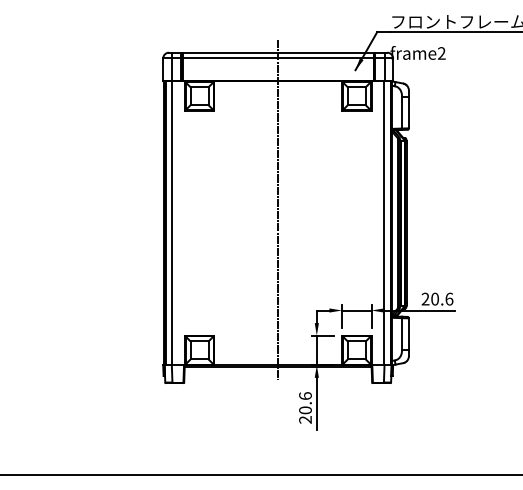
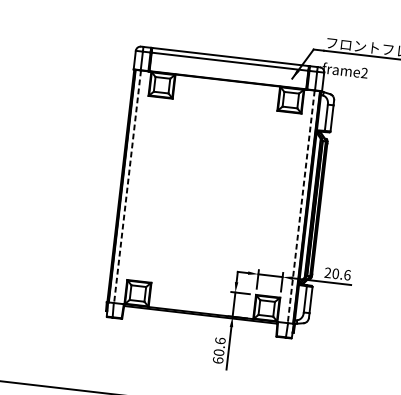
line: (278, 209) -> (215, 185), removed
line: (172, 223) -> (127, 186), solid -> dashed
line: (384, 223) -> (301, 207), solid -> dashed
text: (305, 419) -> (218, 360), 20.6 -> 60.6

